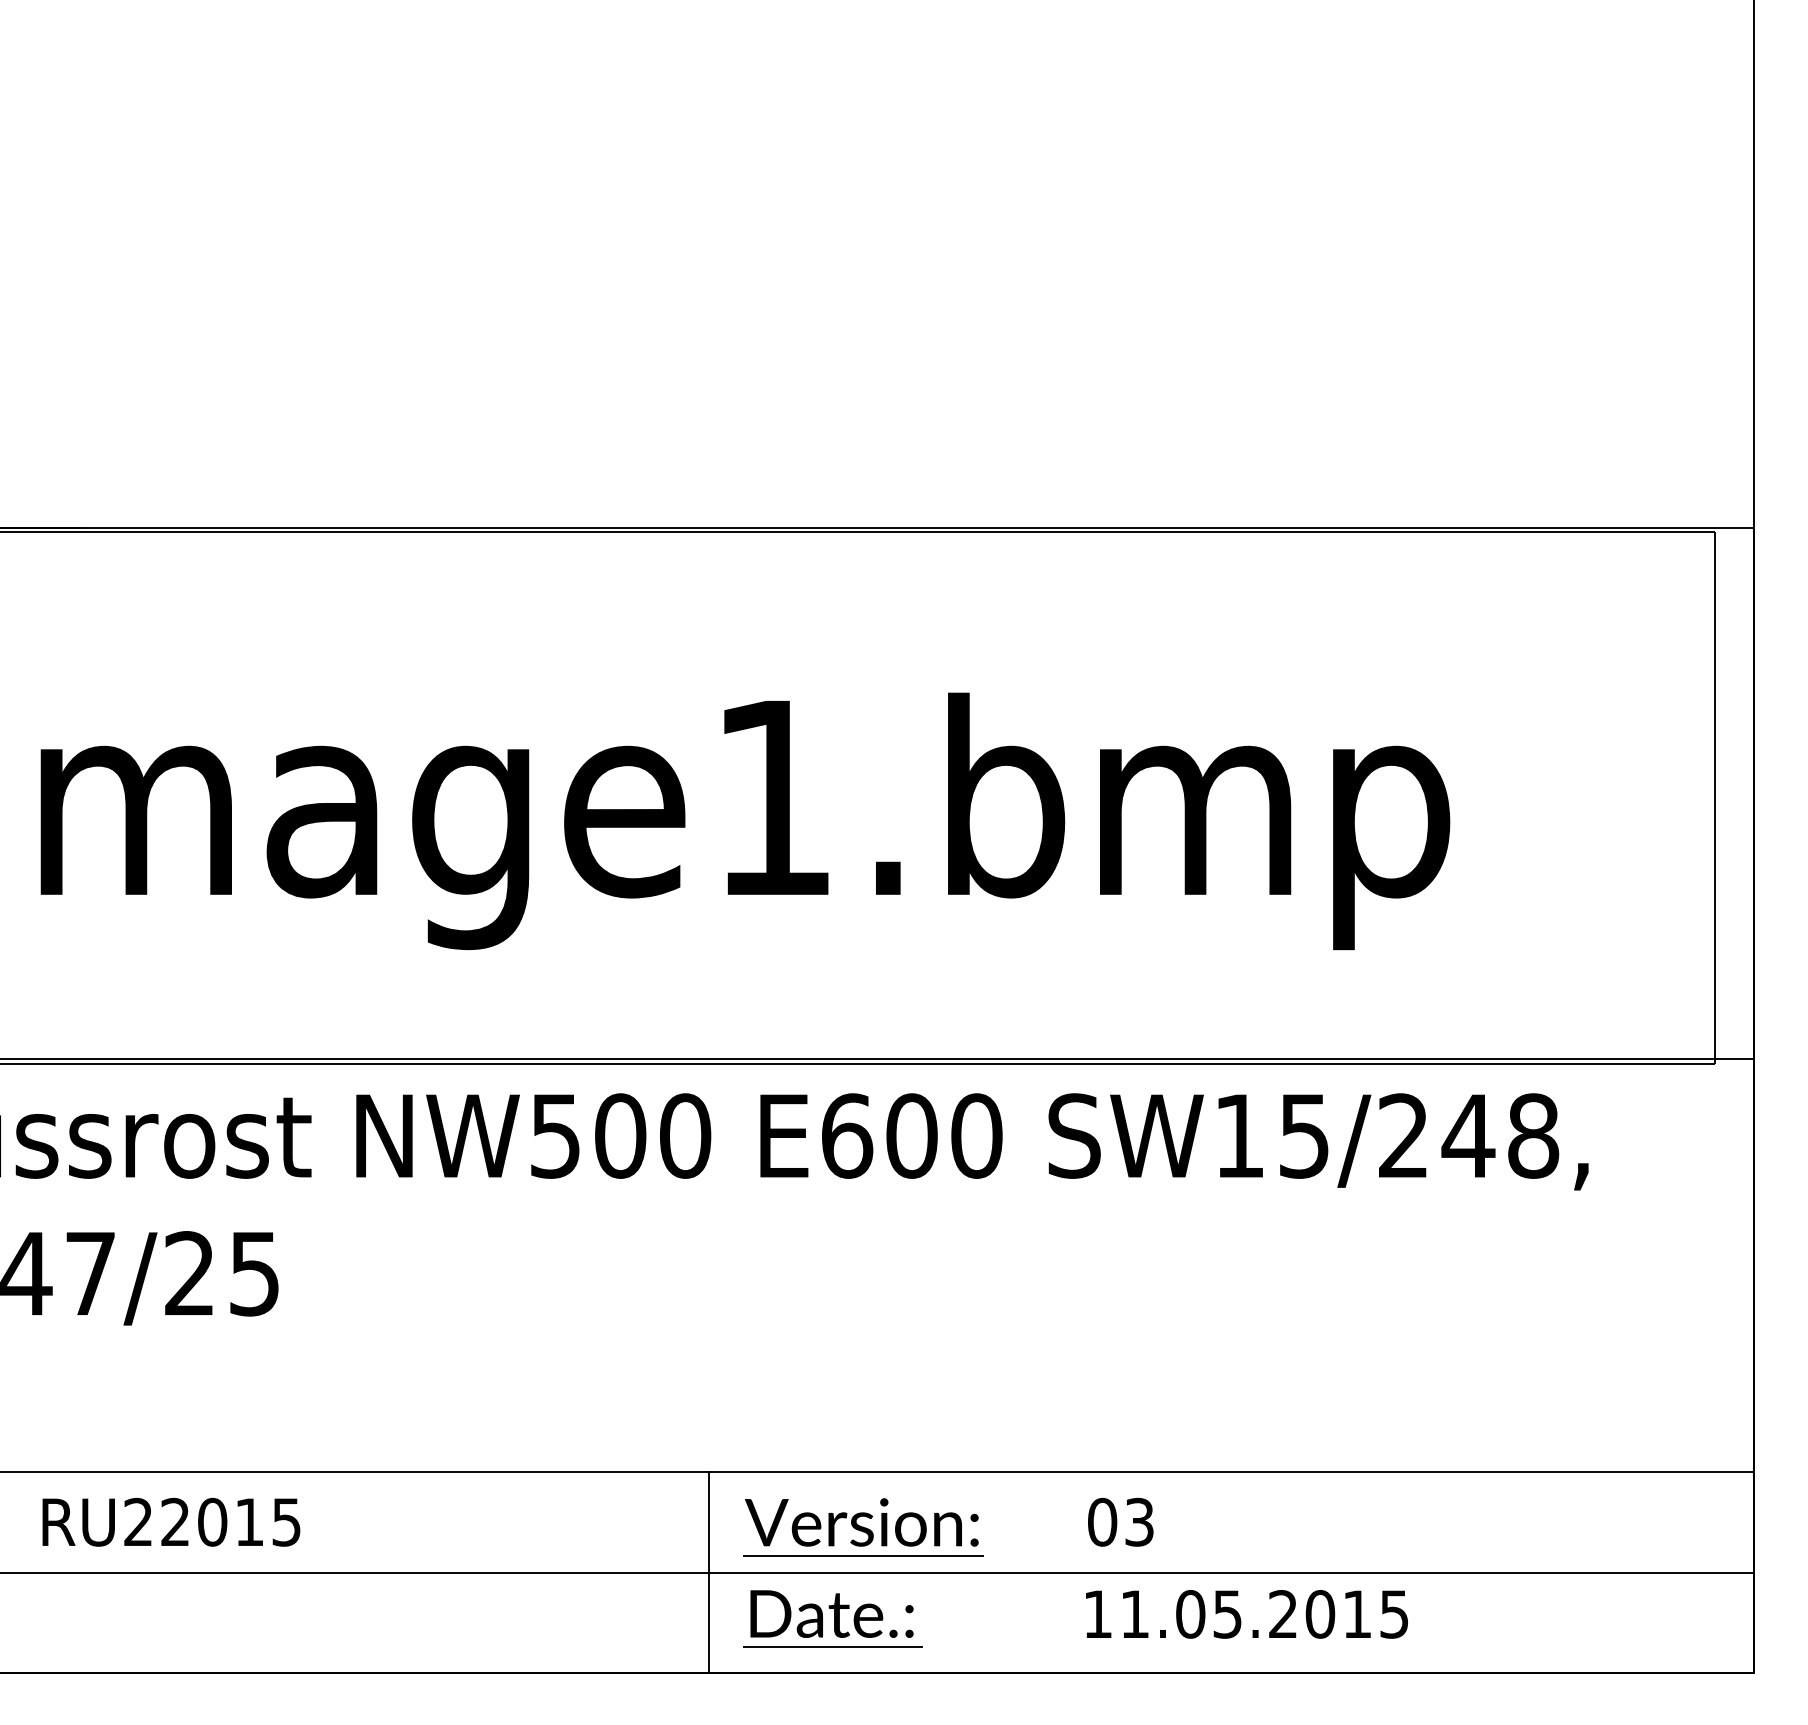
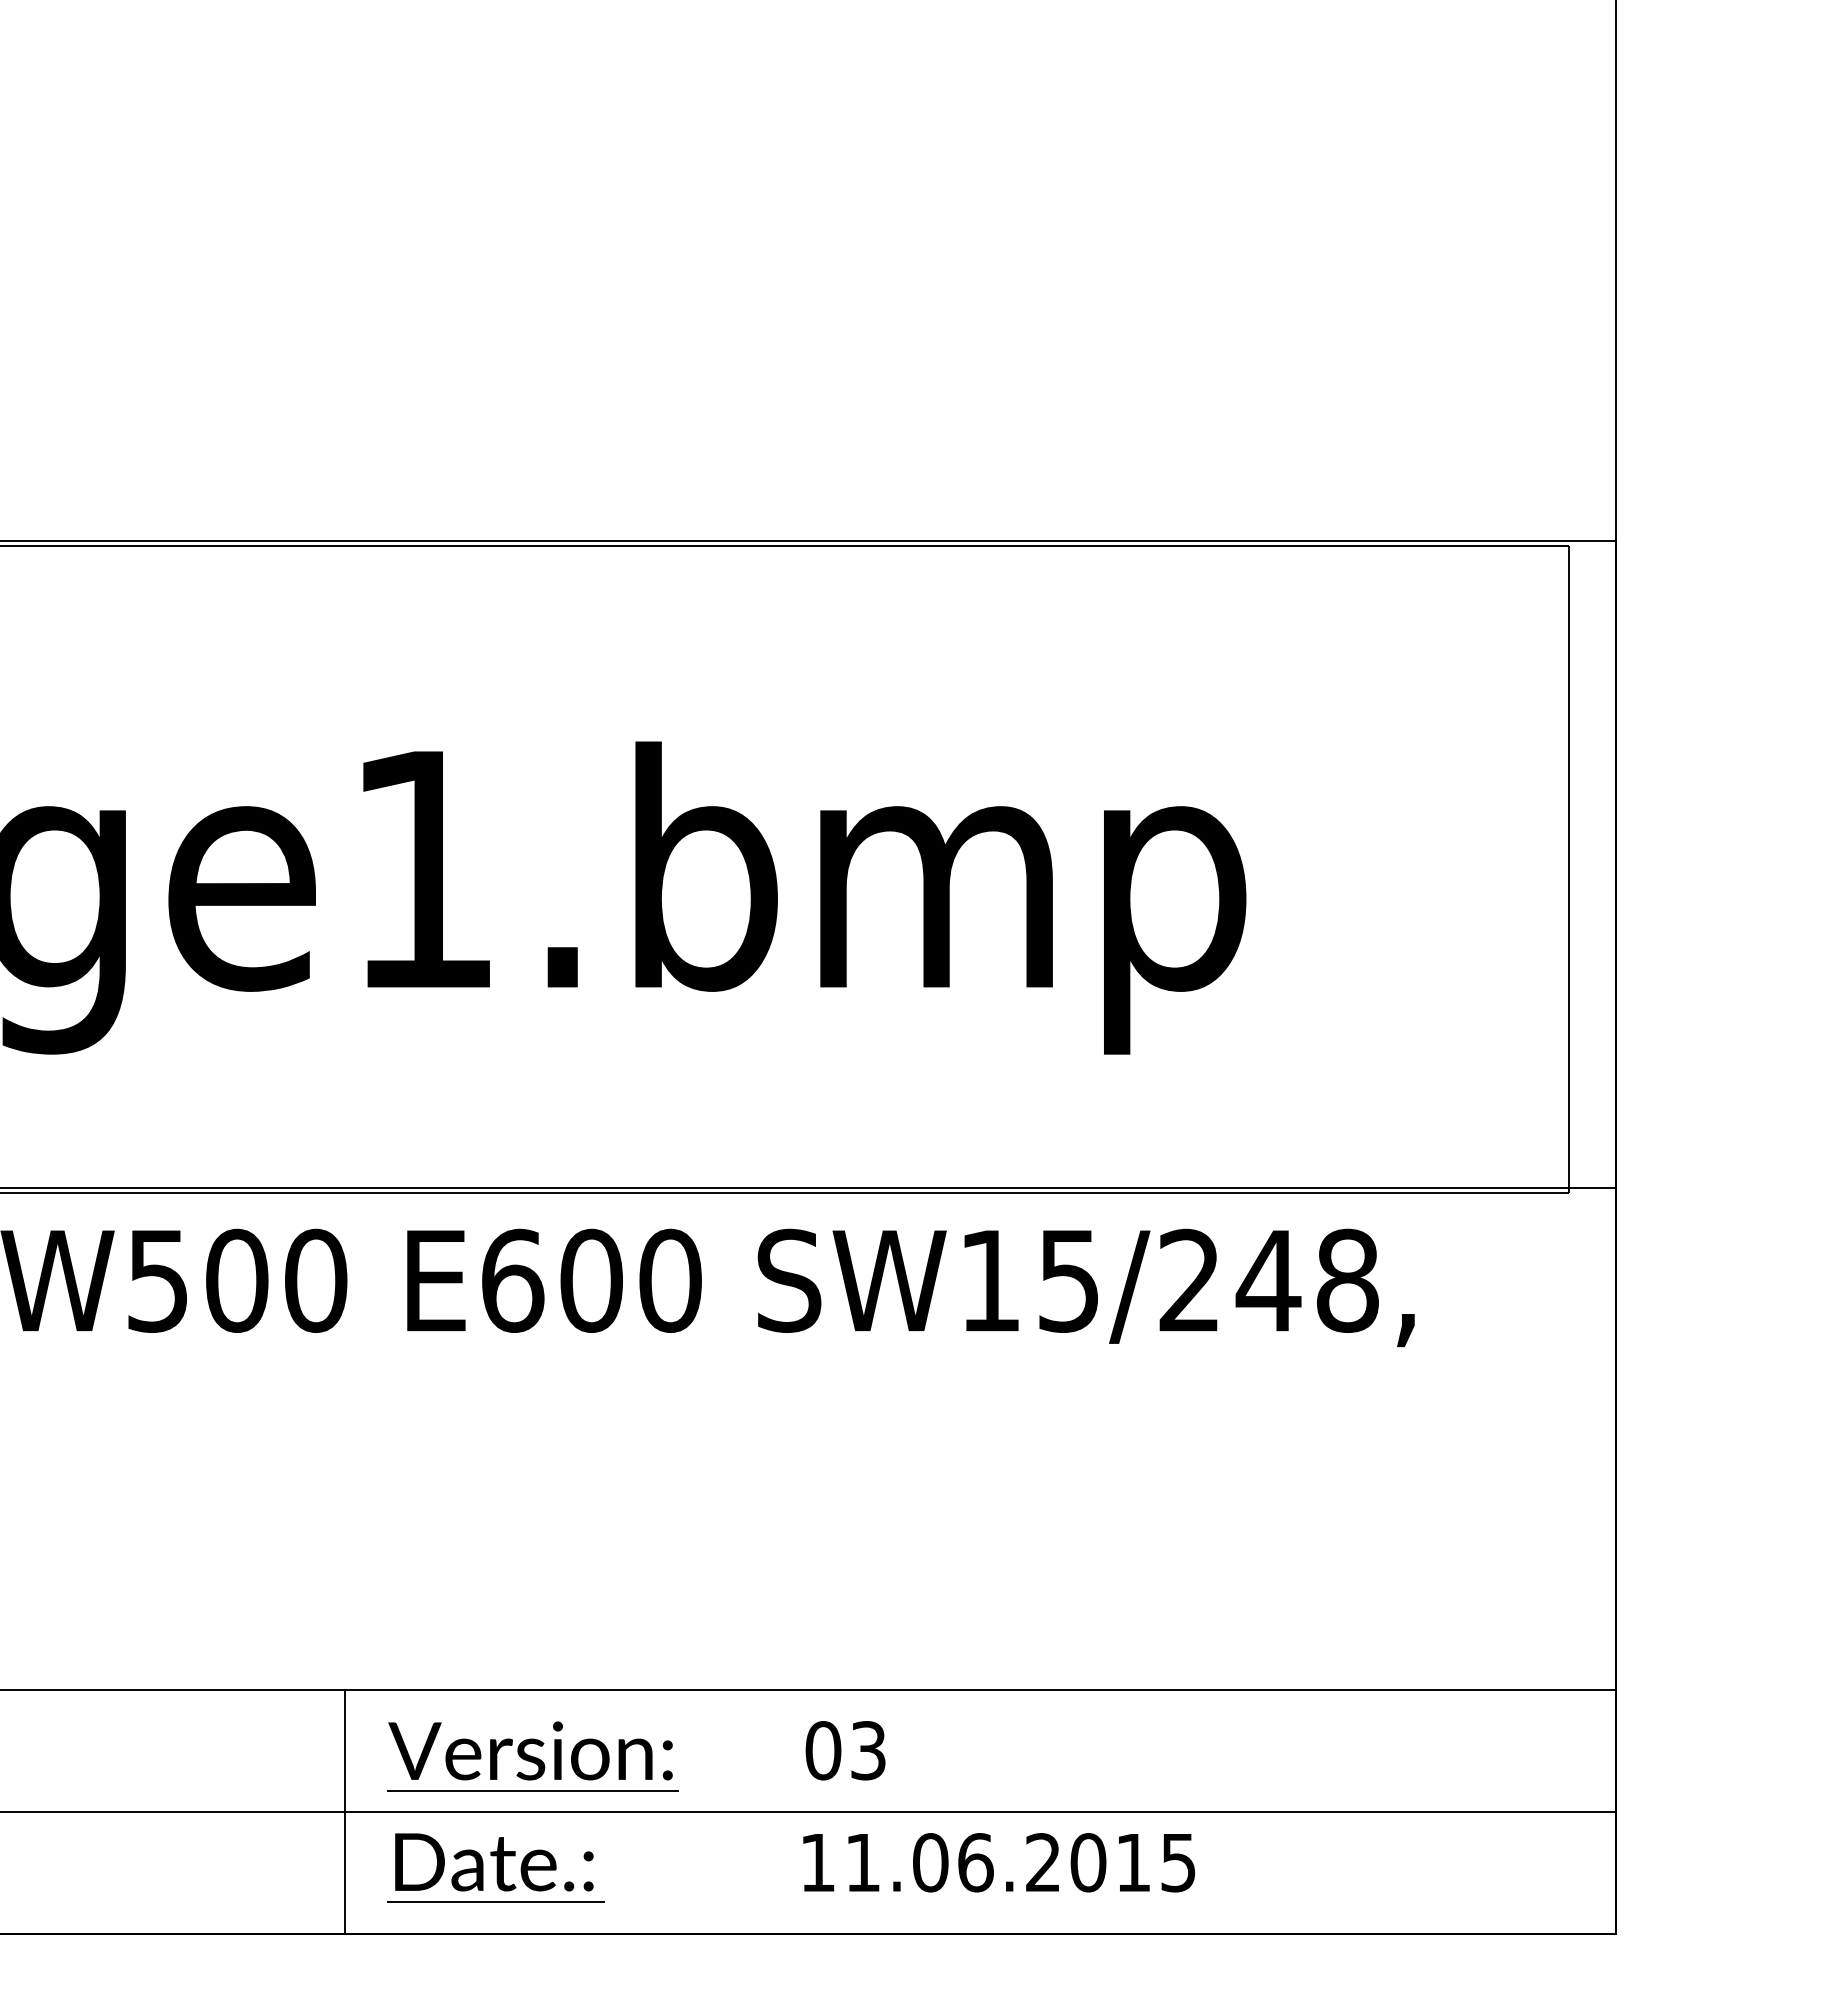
text: (1227, 1614) -> (975, 1862), 11.05.2015 -> 11.06.2015

